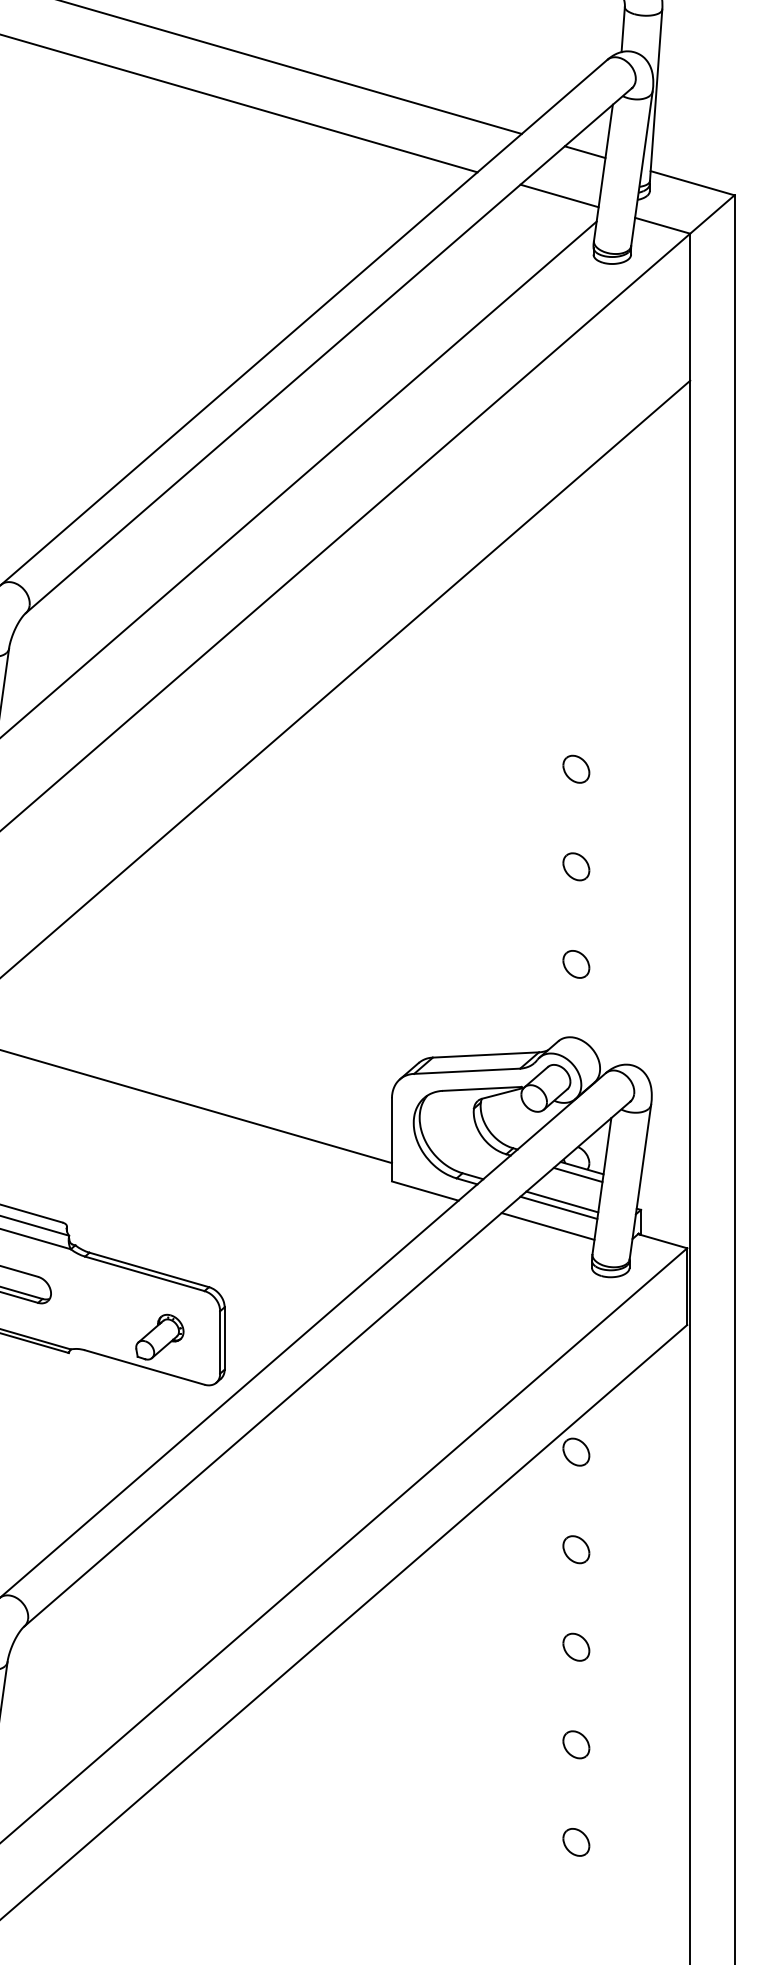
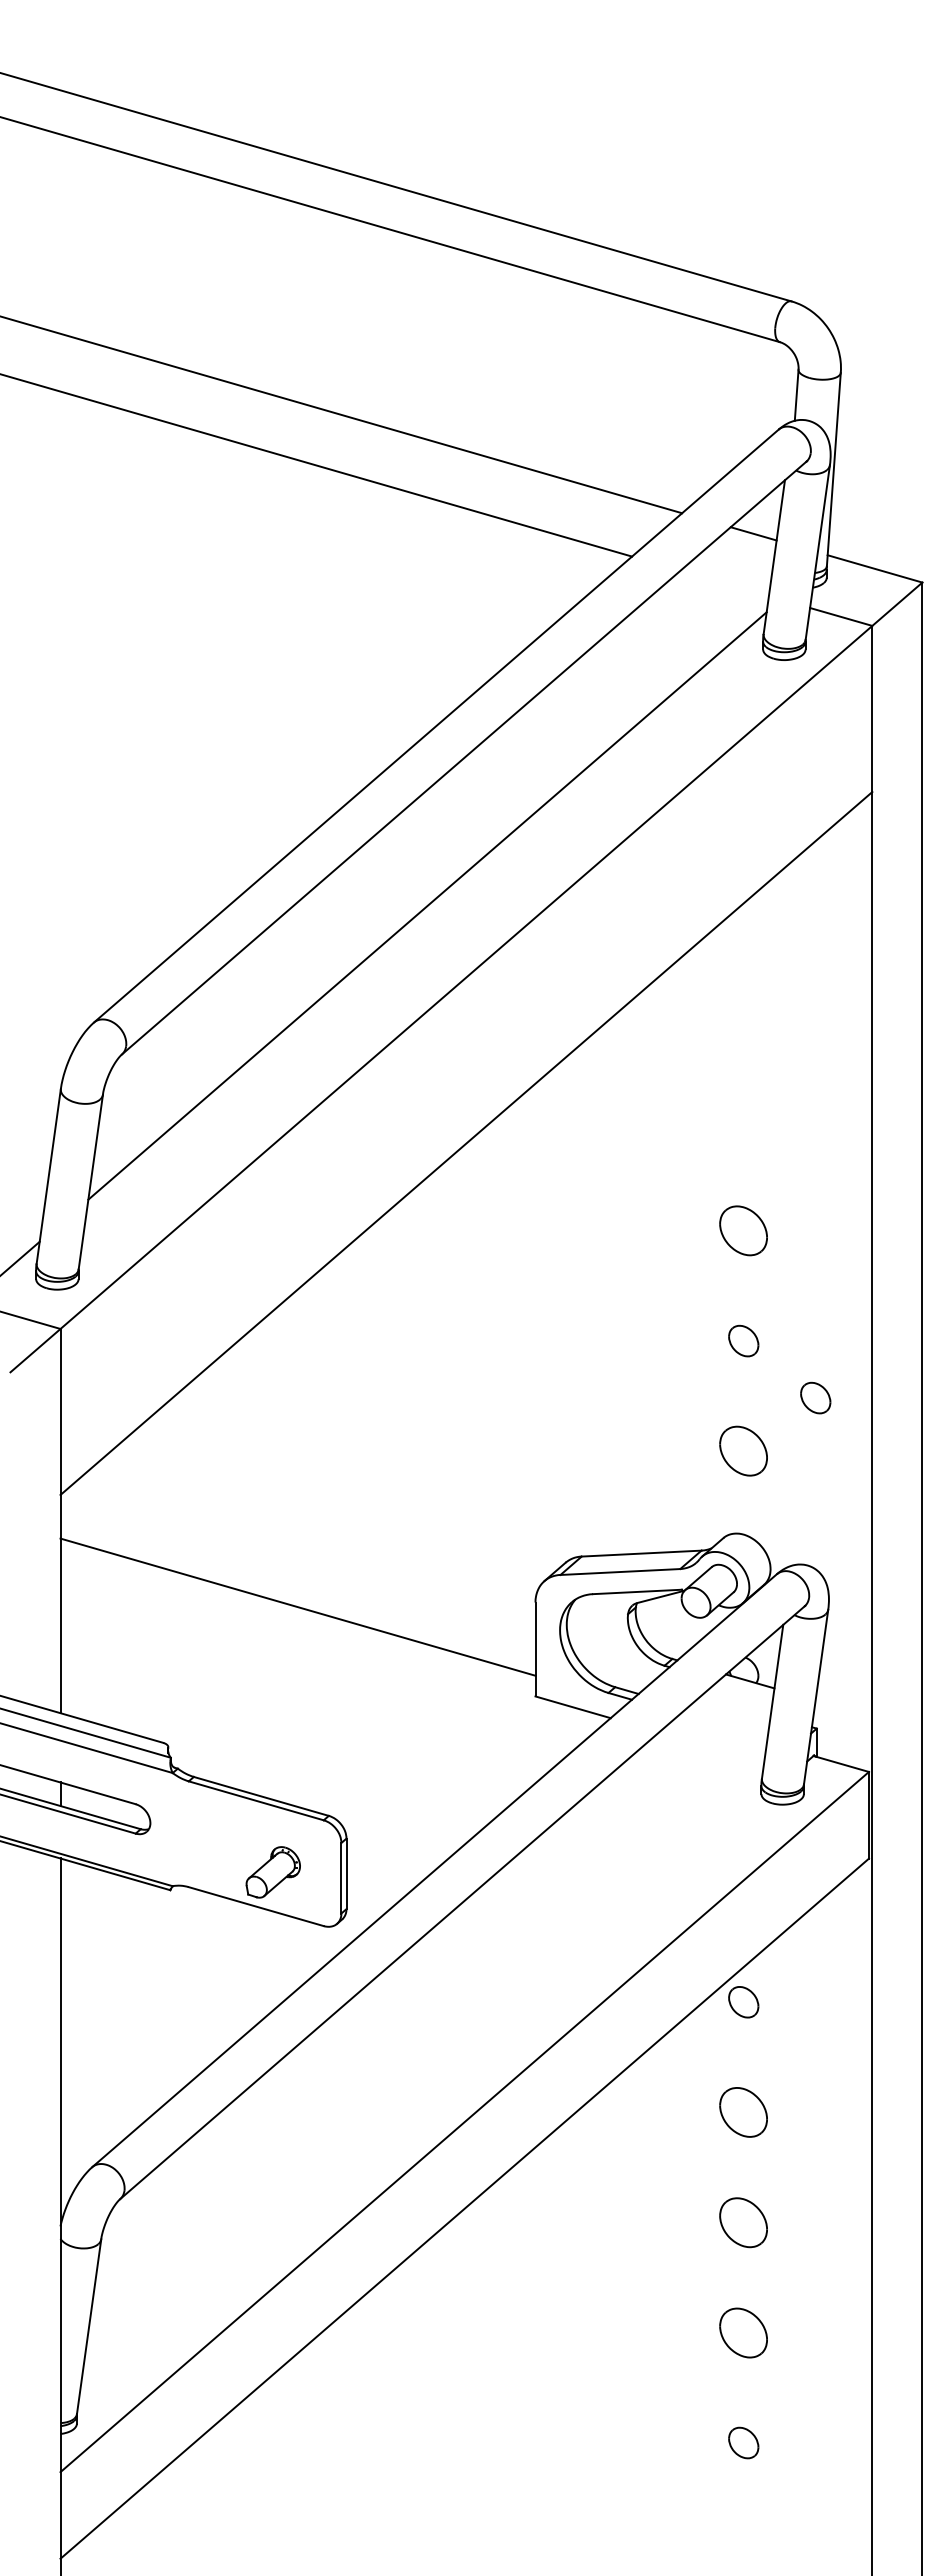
line: (559, 196) -> (724, 583), removed
part: (576, 768) -> (743, 1230), size x1.6
part: (639, 916) -> (815, 1397), added
part: (576, 964) -> (743, 1451), size x1.6
line: (577, 1175) -> (745, 1689), removed
line: (561, 1201) -> (727, 1719), removed
line: (558, 1207) -> (723, 1725), removed
line: (547, 1226) -> (711, 1747), removed
part: (576, 1549) -> (743, 2112), size x1.6
part: (576, 1647) -> (743, 2222), size x1.6
part: (576, 1744) -> (743, 2332), size x1.6

